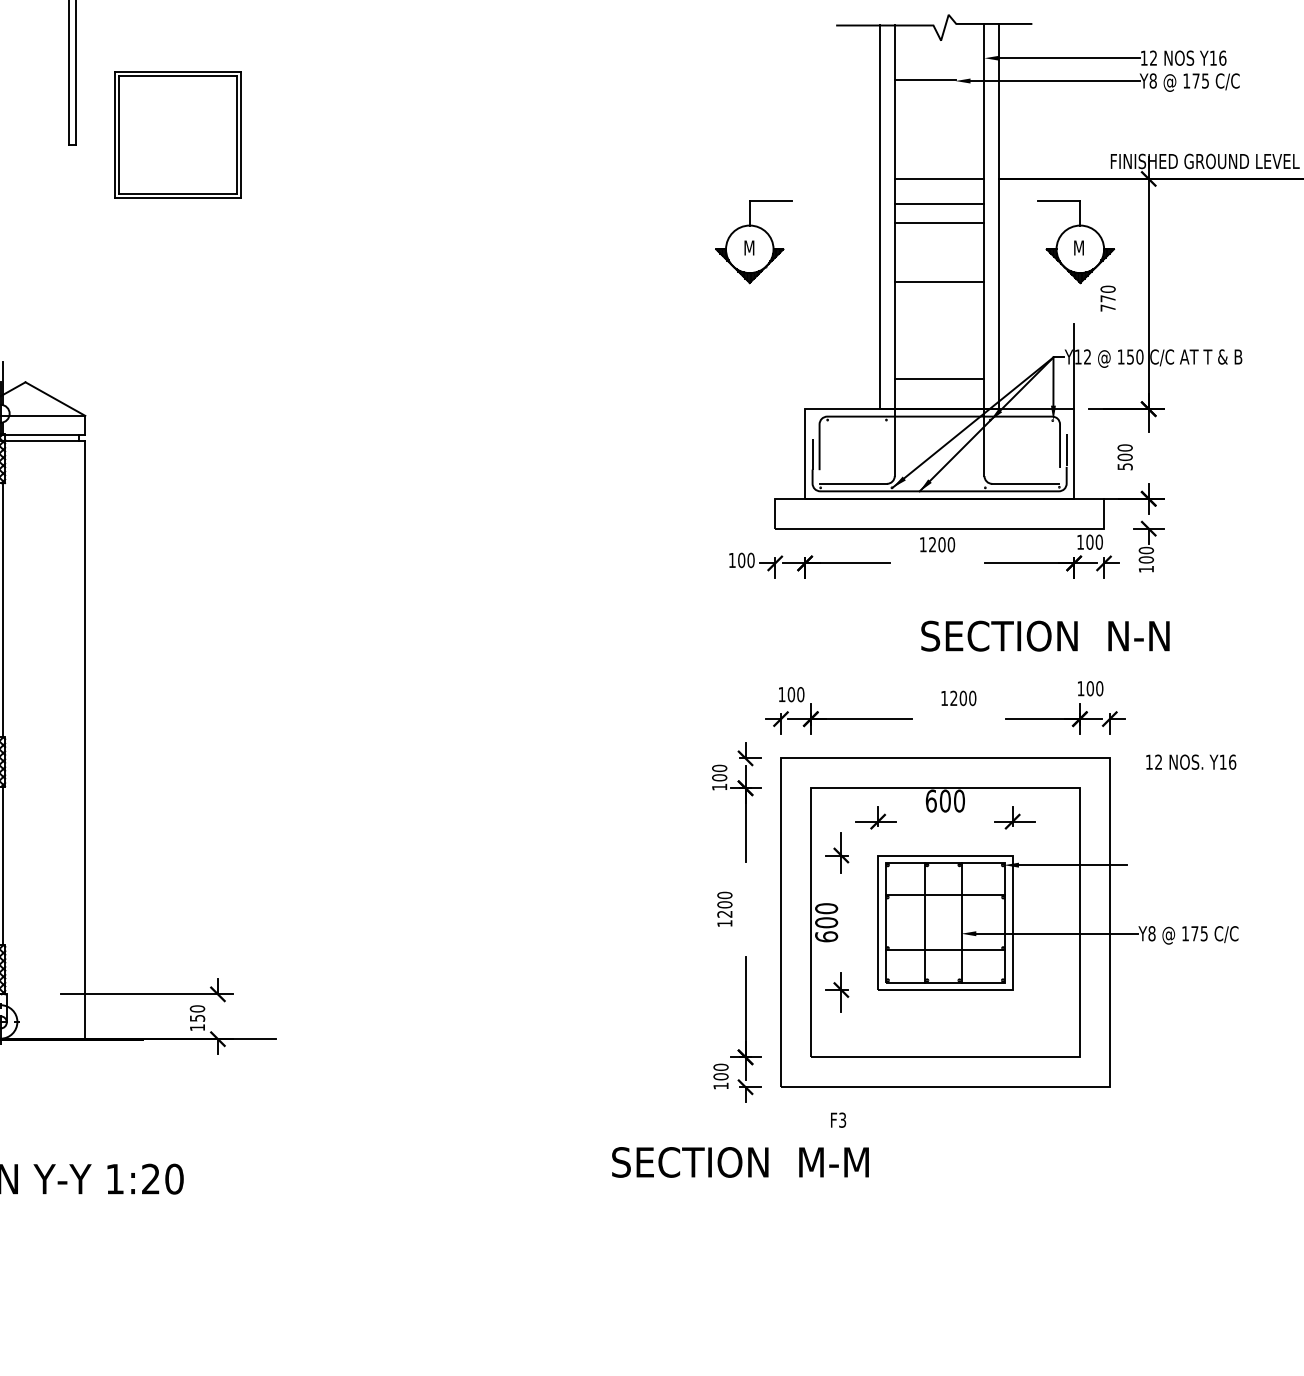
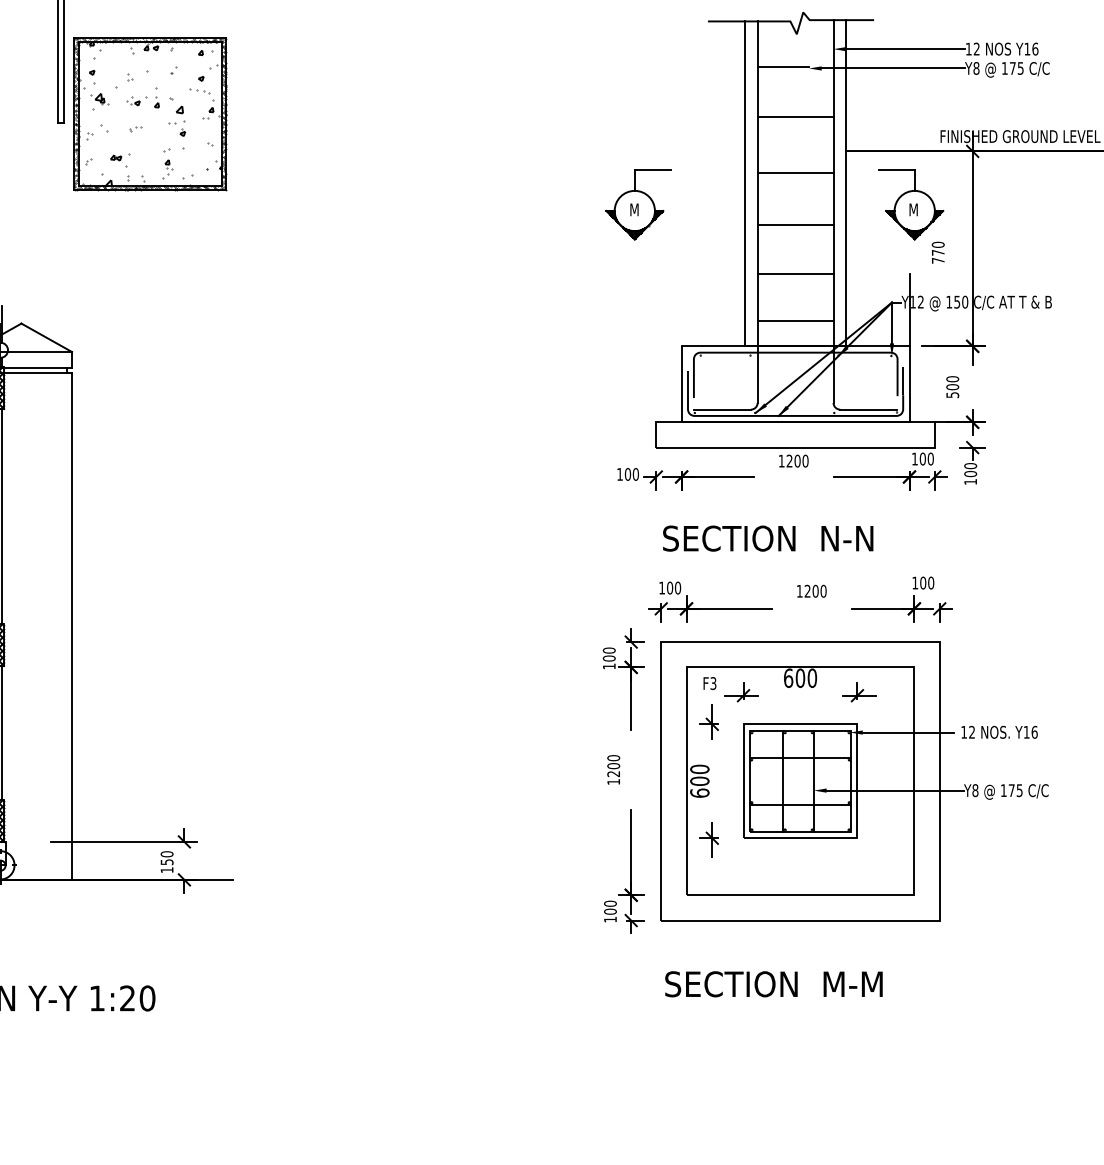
part: (177, 135) -> (150, 114), size x1.43
line: (939, 179) -> (795, 117), moved
line: (939, 222) -> (795, 224), moved
line: (939, 281) -> (795, 273), moved
text: (1045, 636) -> (768, 538), moved
text: (1191, 761) -> (999, 731), moved
text: (837, 1120) -> (709, 683), moved
text: (739, 1162) -> (773, 984), moved

